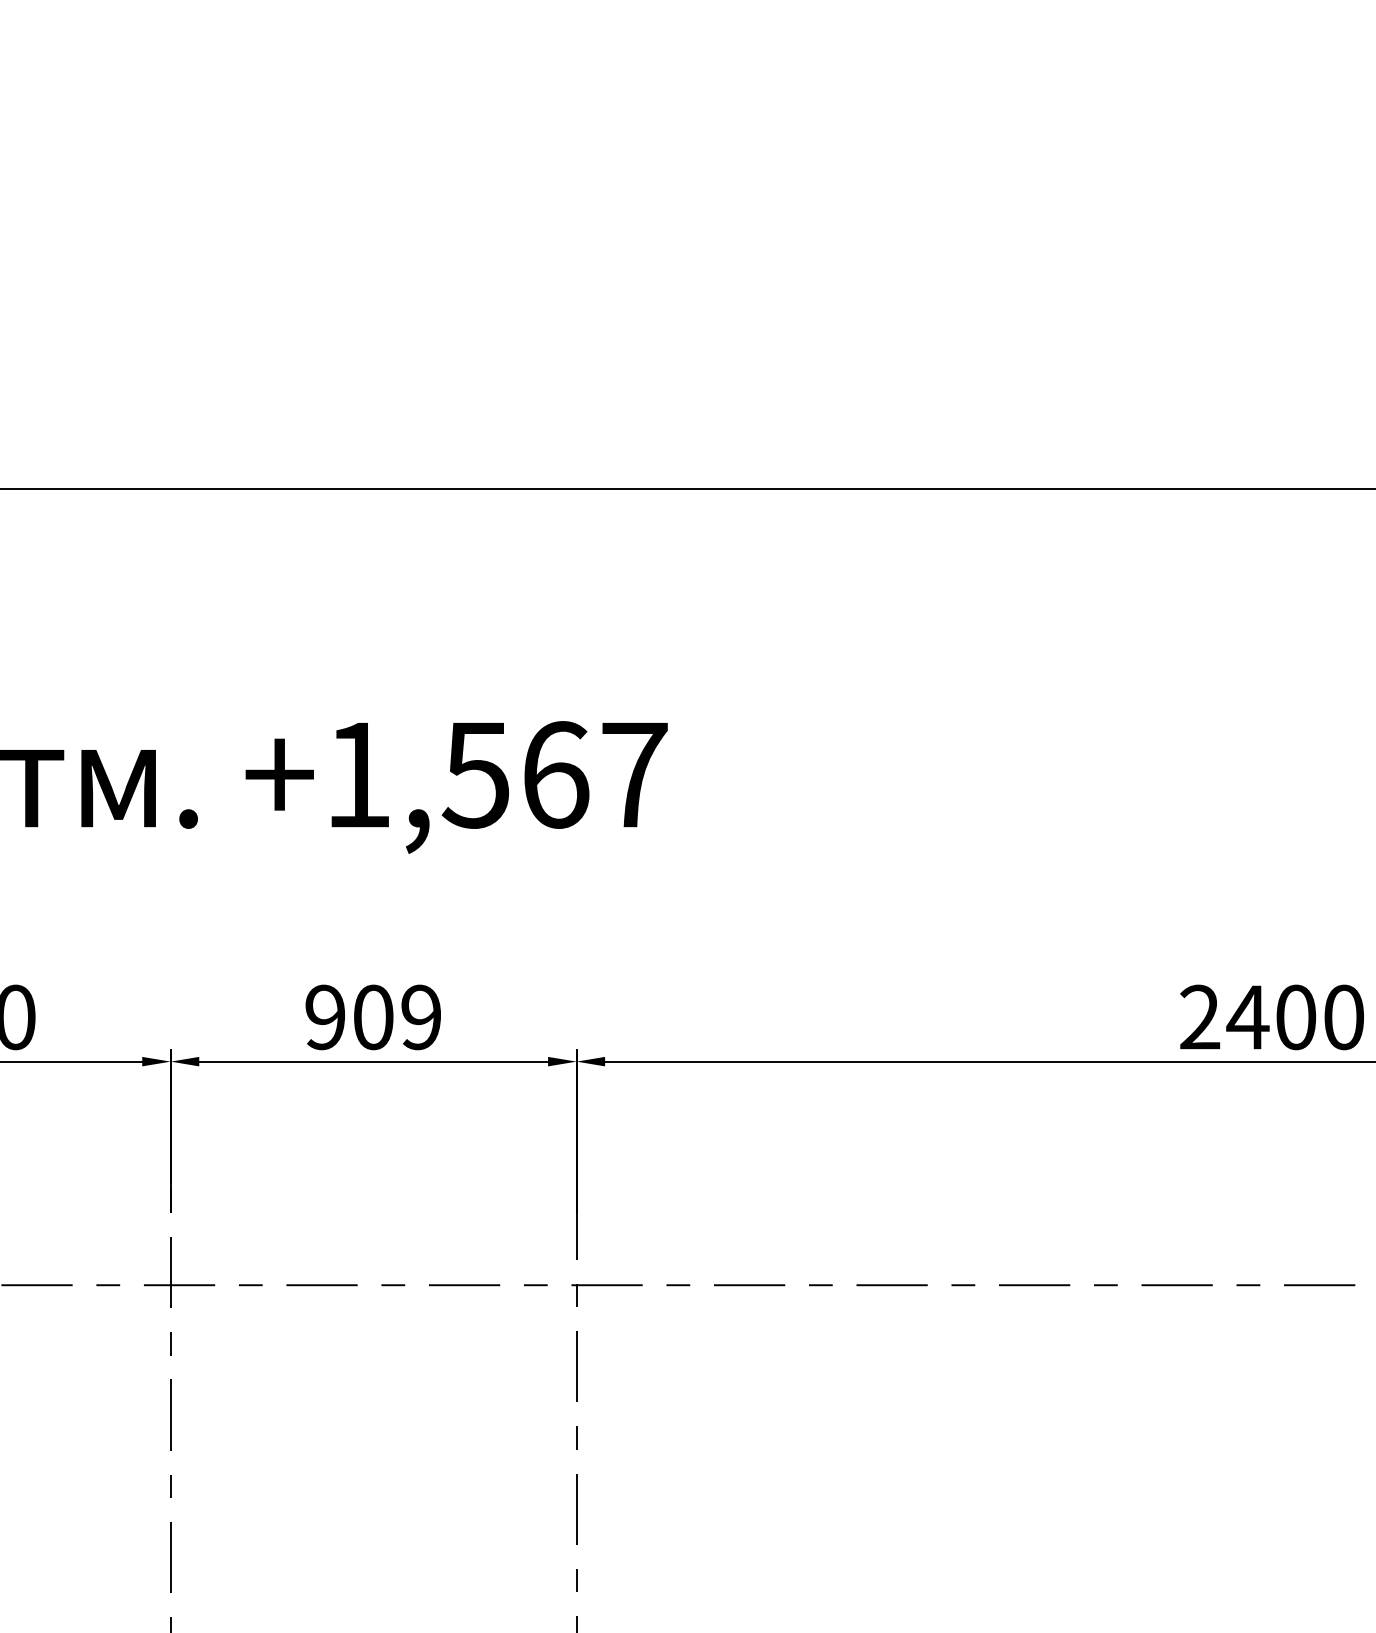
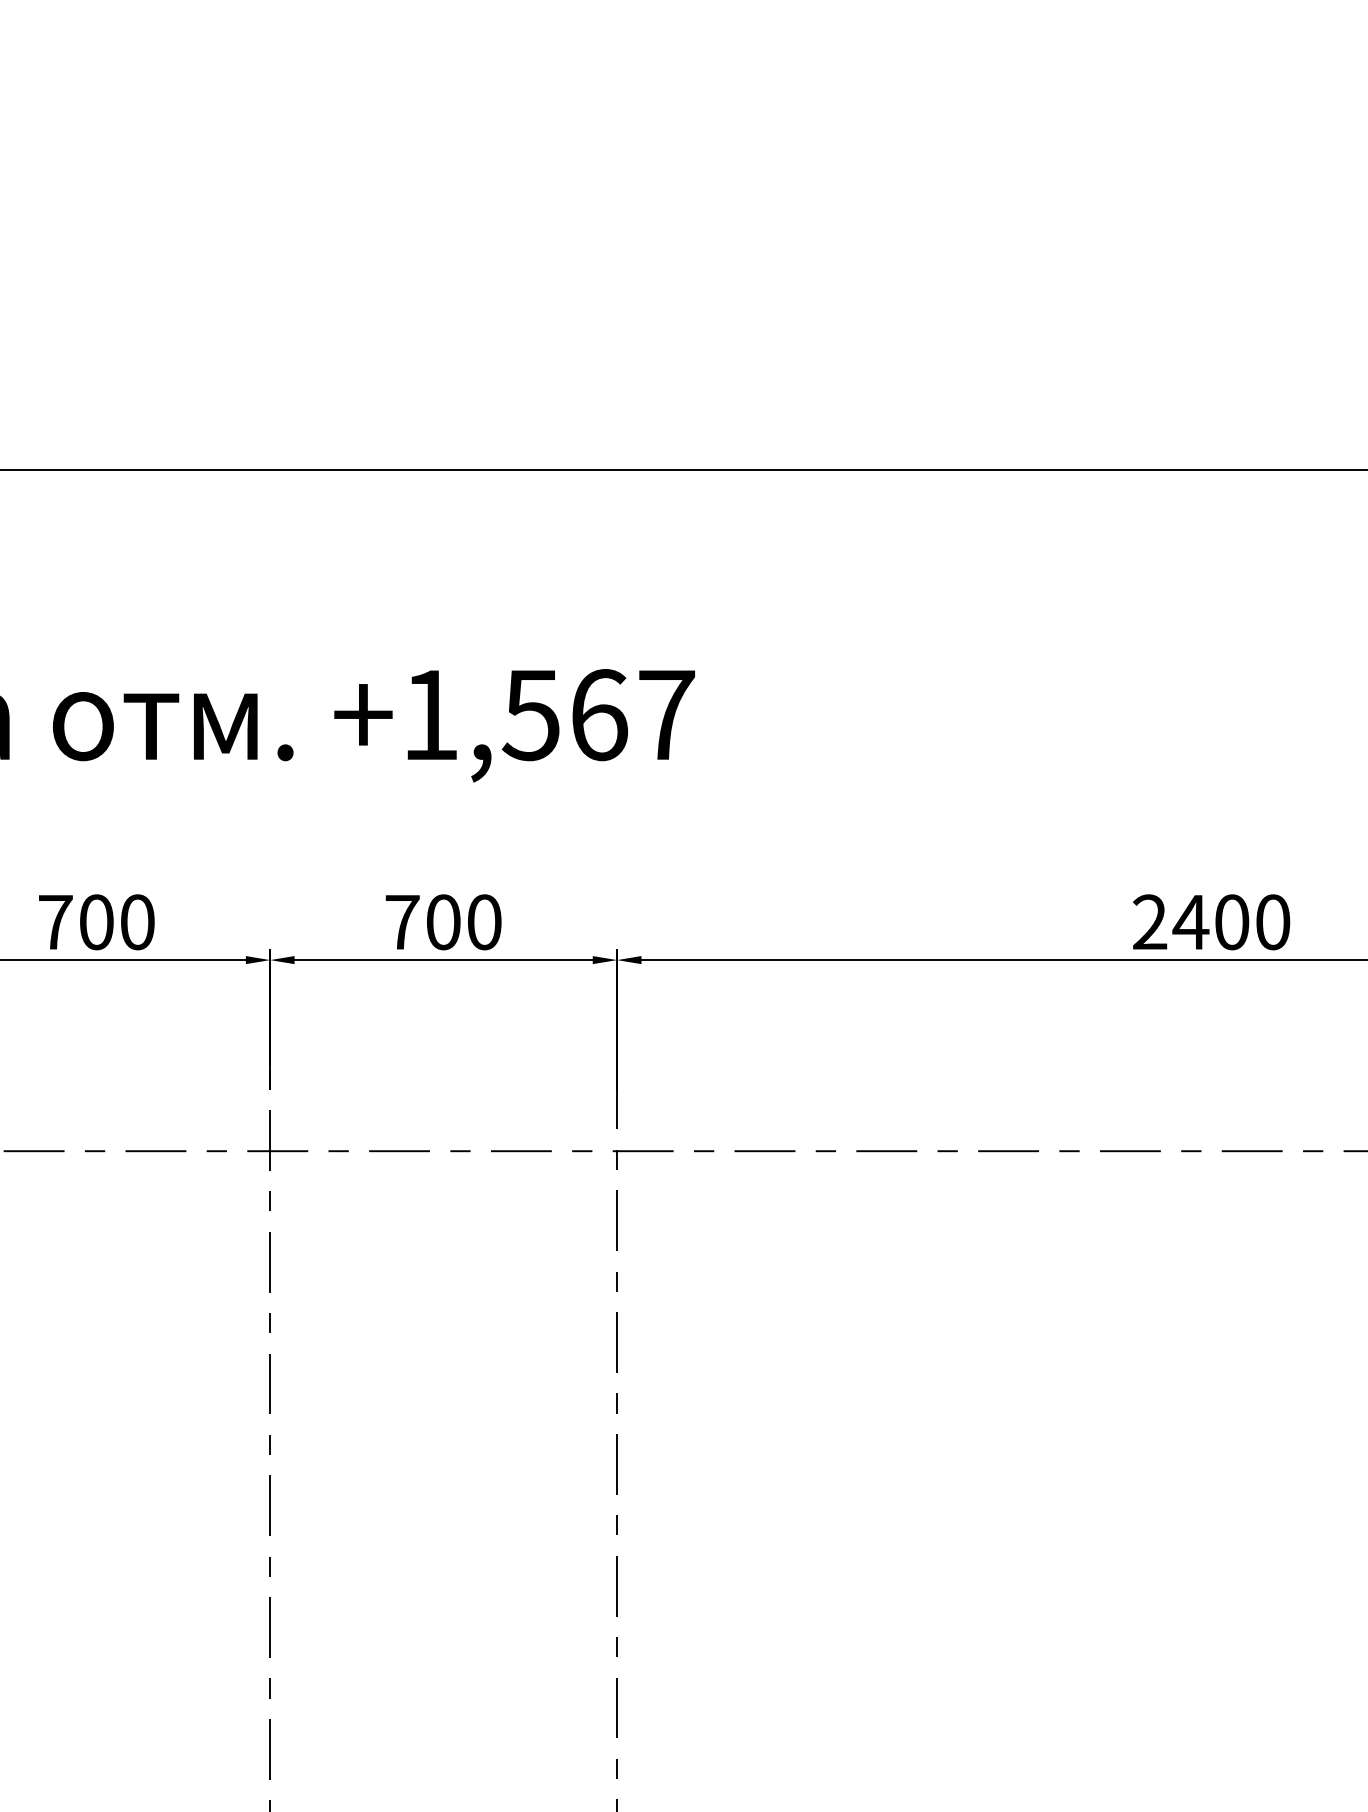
text: (373, 1017) -> (443, 922), 909 -> 700

